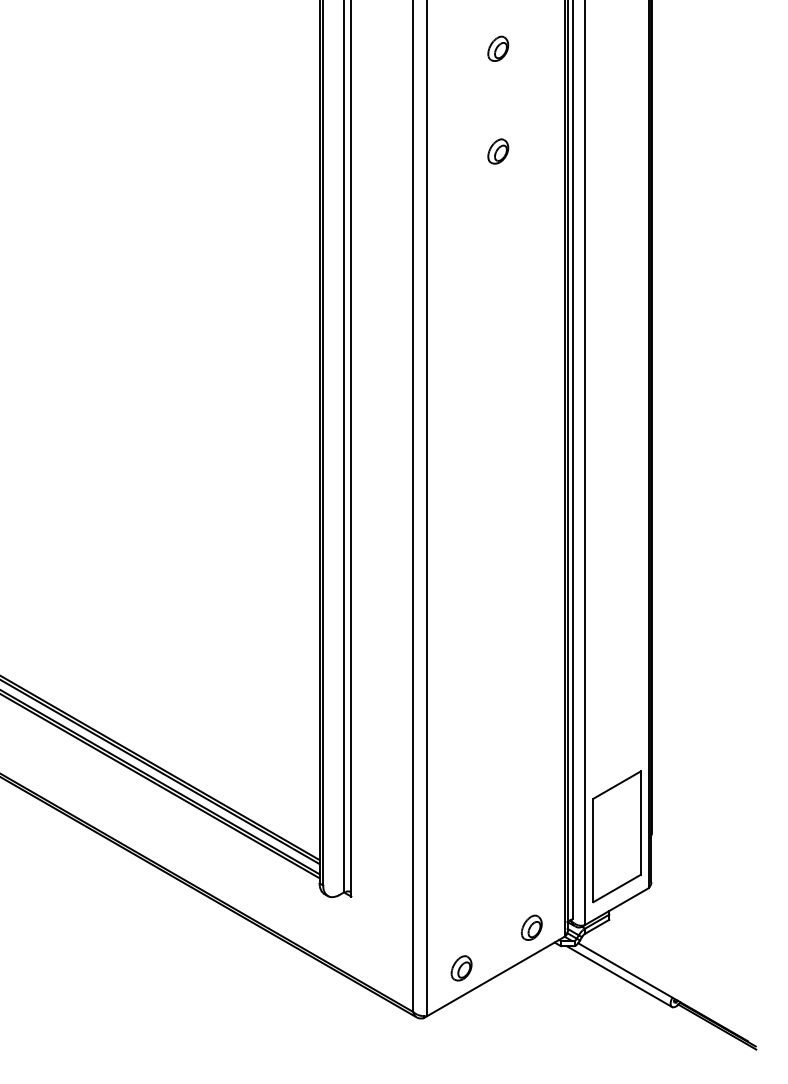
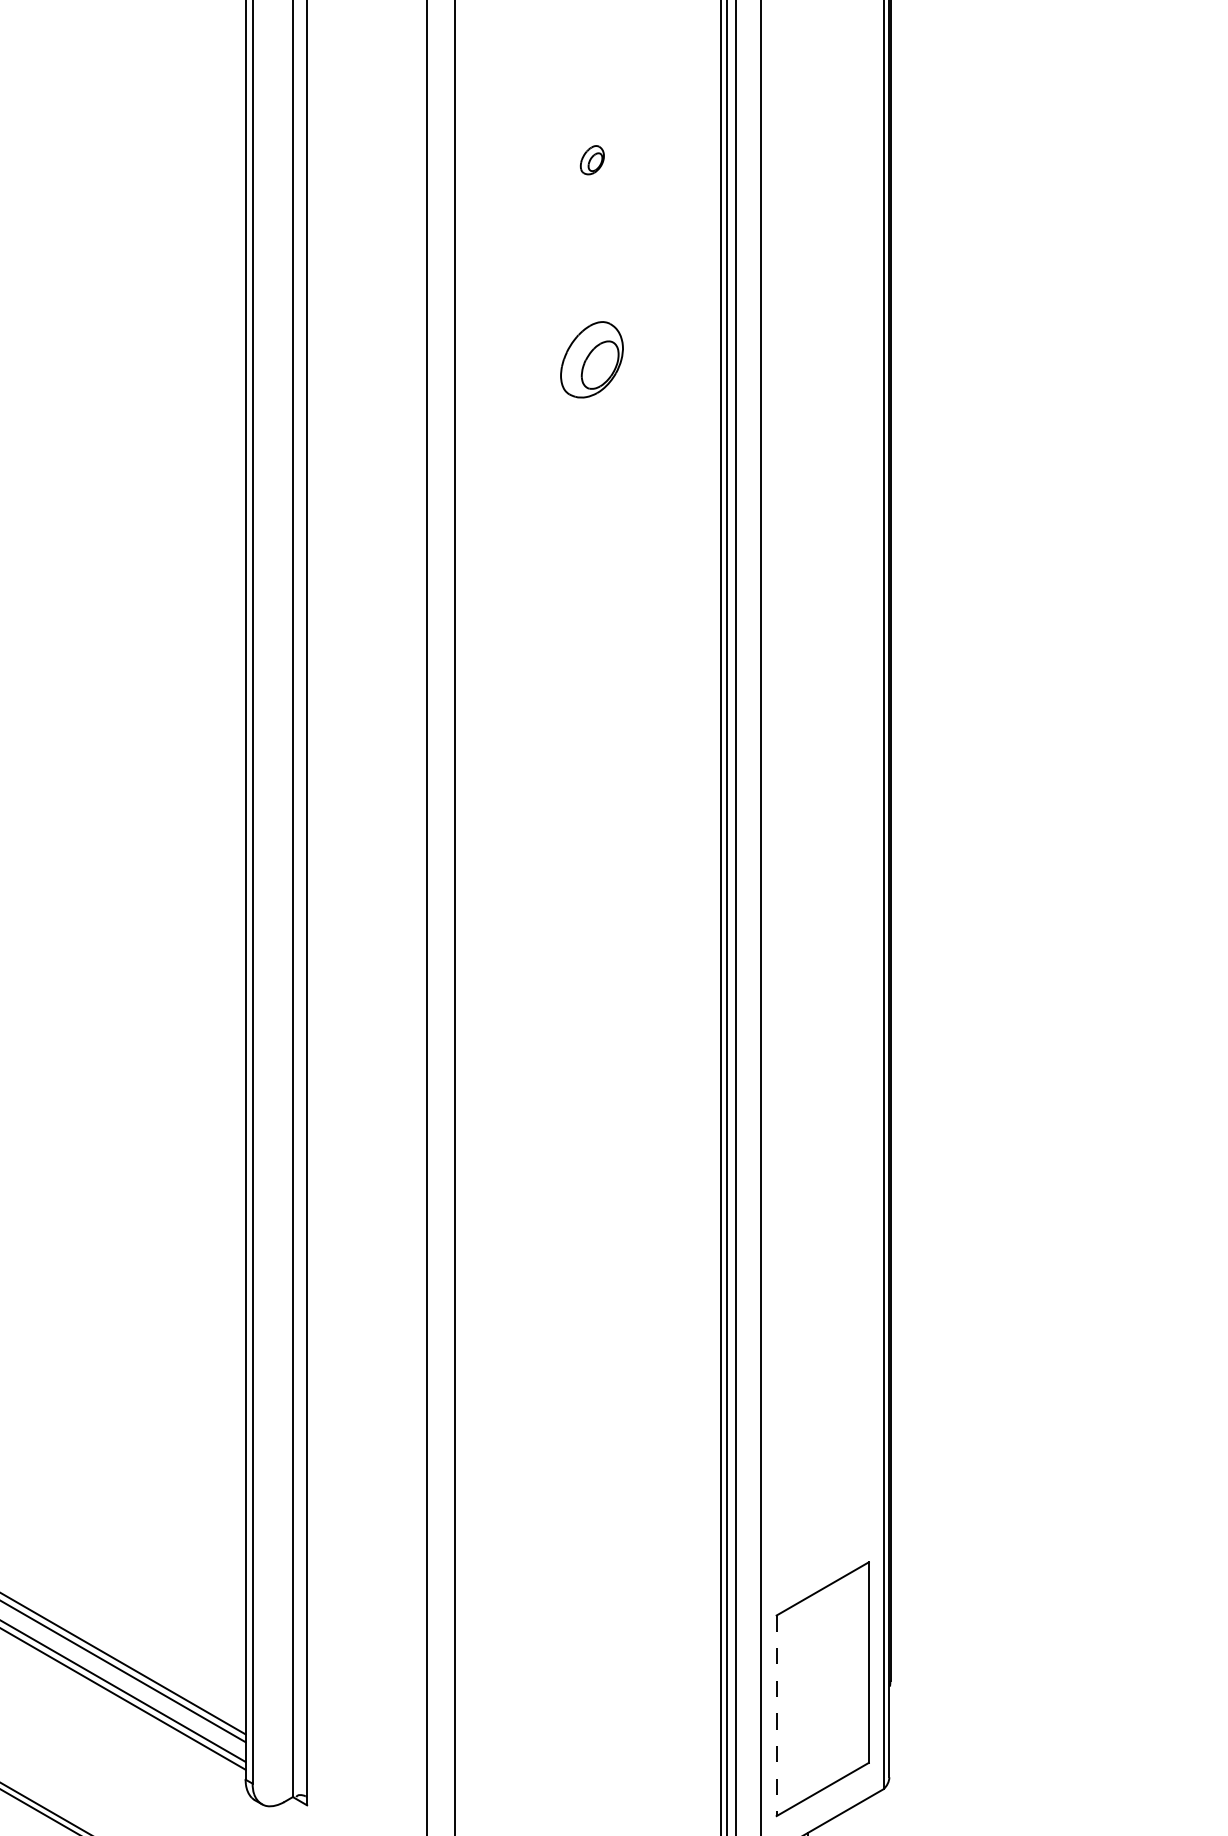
part: (498, 48) -> (592, 159), size x0.6
part: (498, 151) -> (592, 359), size x1.6
line: (593, 850) -> (776, 1715), solid -> dashed

